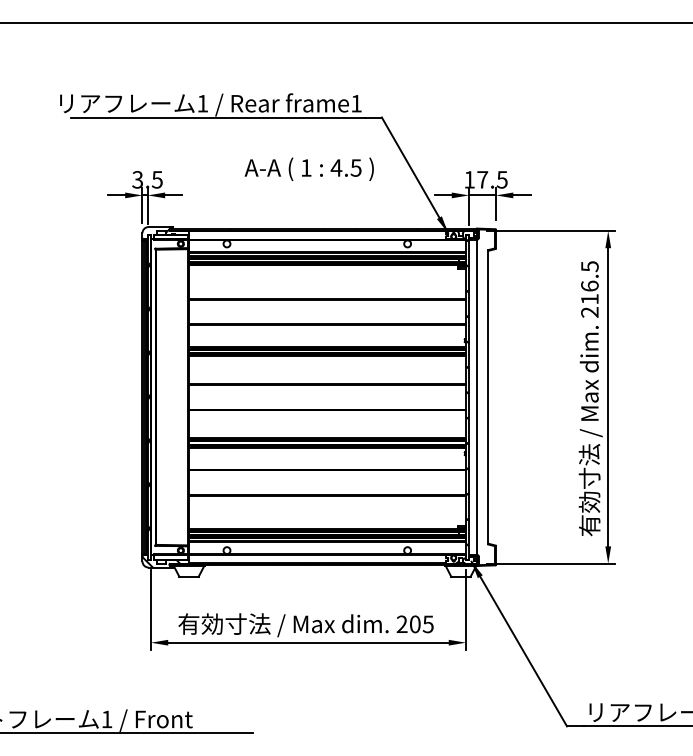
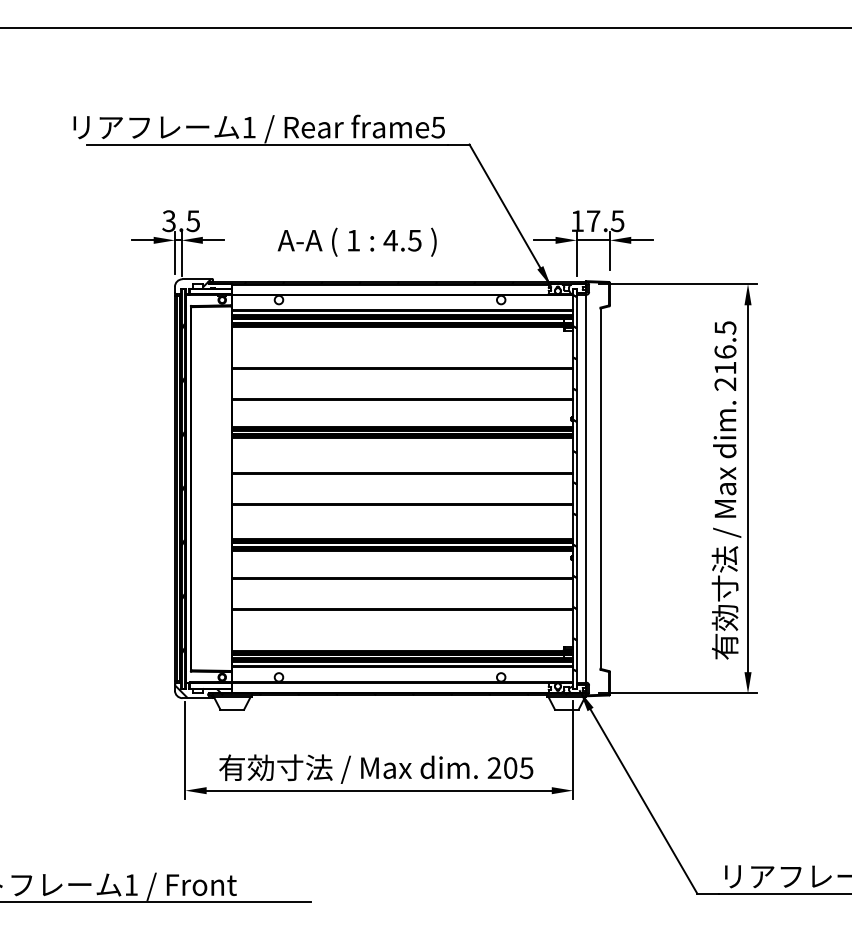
text: (355, 103) -> (437, 127), frame1 -> frame5
text: (308, 168) -> (356, 241), moved

